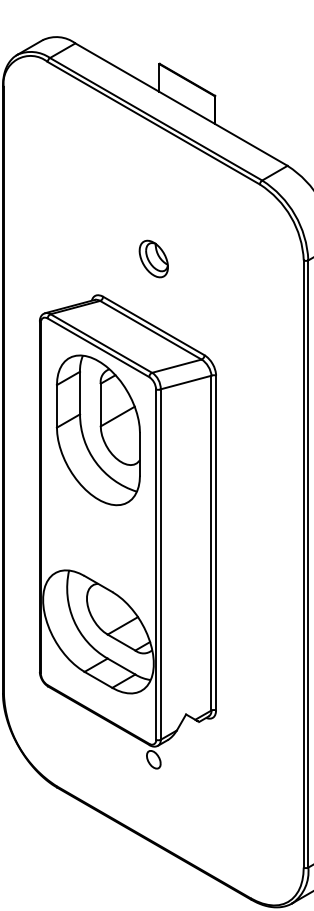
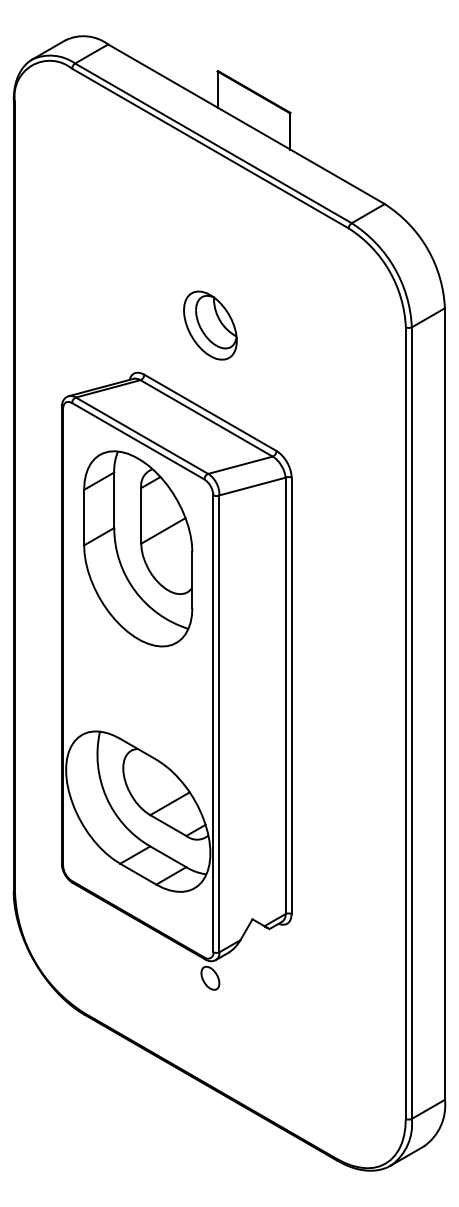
part: (153, 258) -> (210, 325), size x1.43

